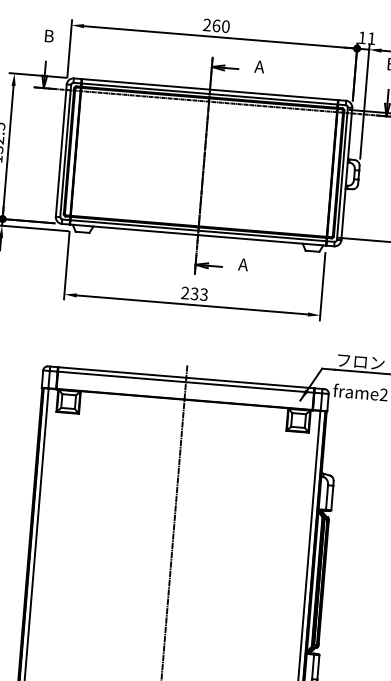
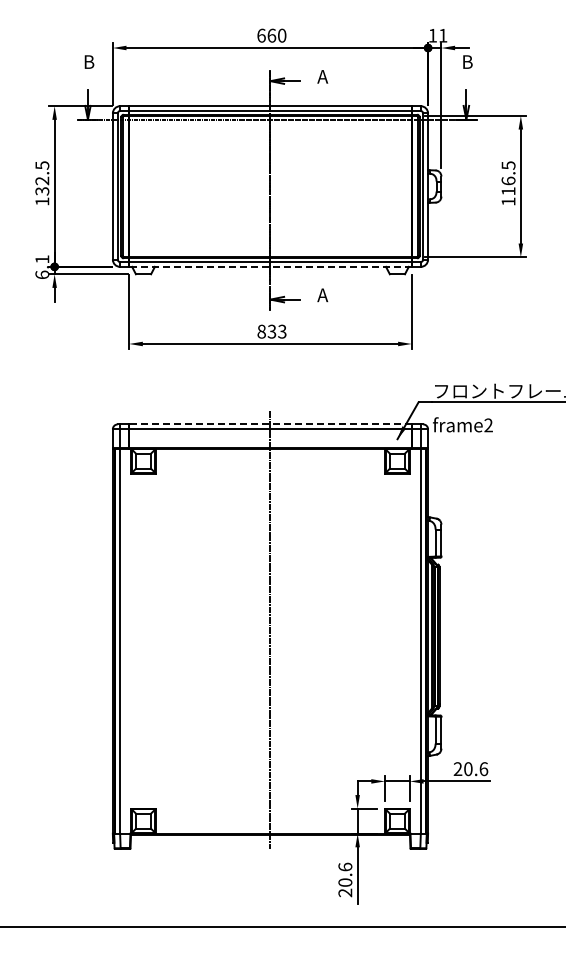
text: (207, 24) -> (261, 35), 260 -> 660
line: (197, 234) -> (269, 266), solid -> dashed
text: (185, 292) -> (261, 331), 233 -> 833
line: (185, 377) -> (269, 424), solid -> dashed

